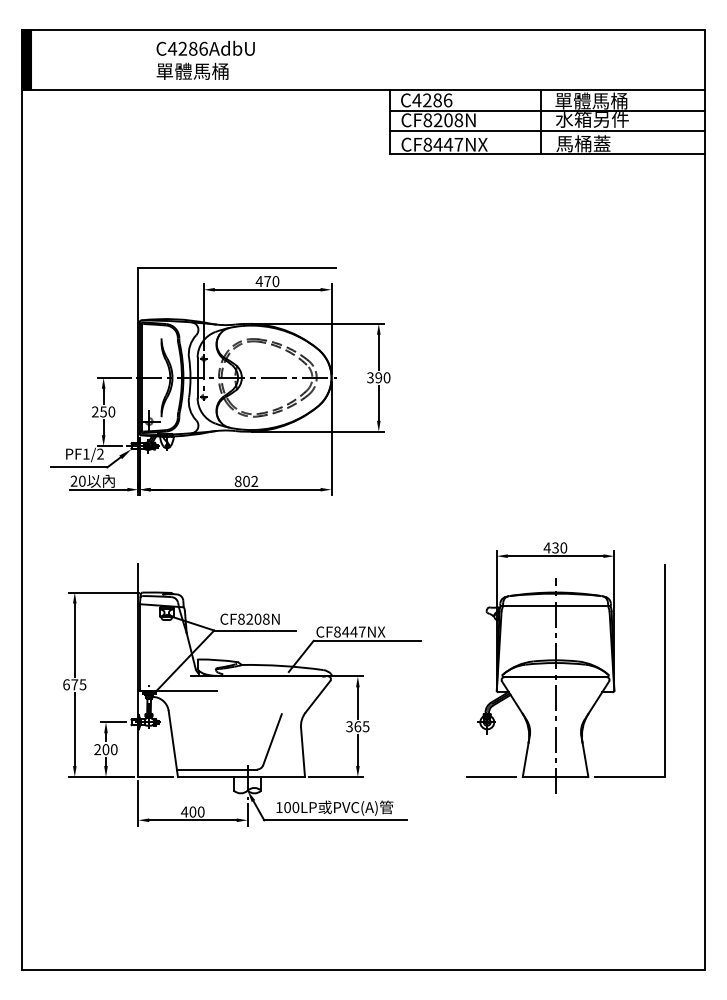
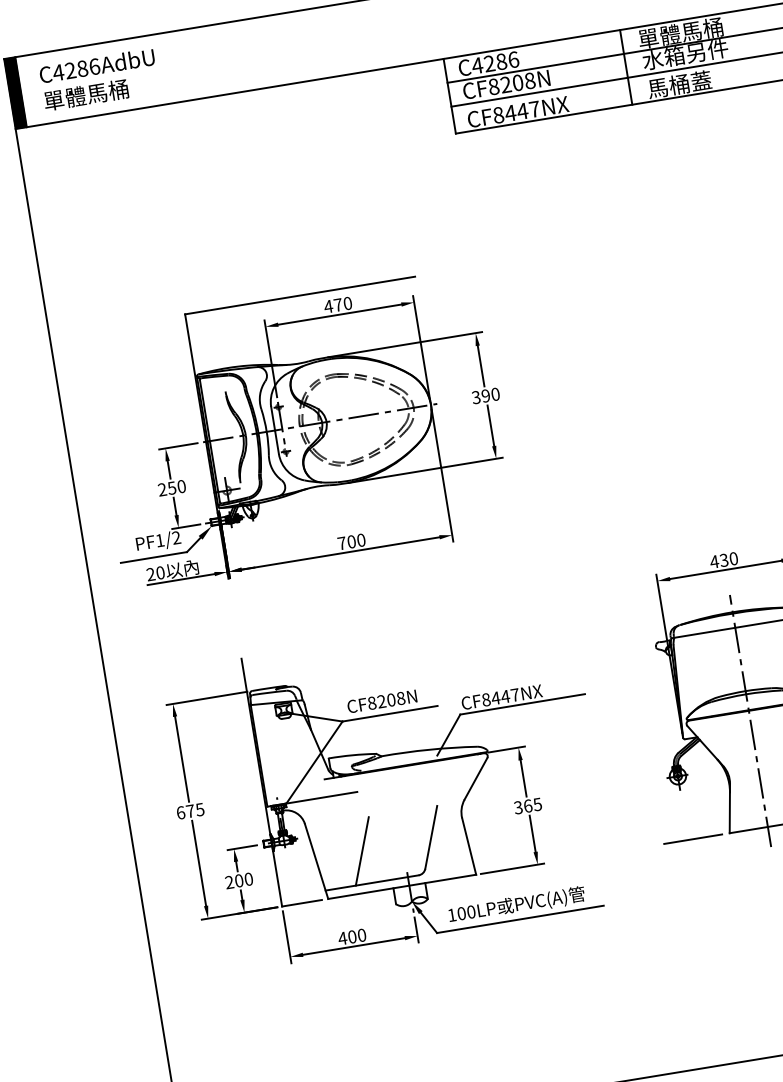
text: (205, 59) -> (98, 78), moved
text: (246, 481) -> (351, 541), 802 -> 700
line: (212, 741) -> (361, 851), added

